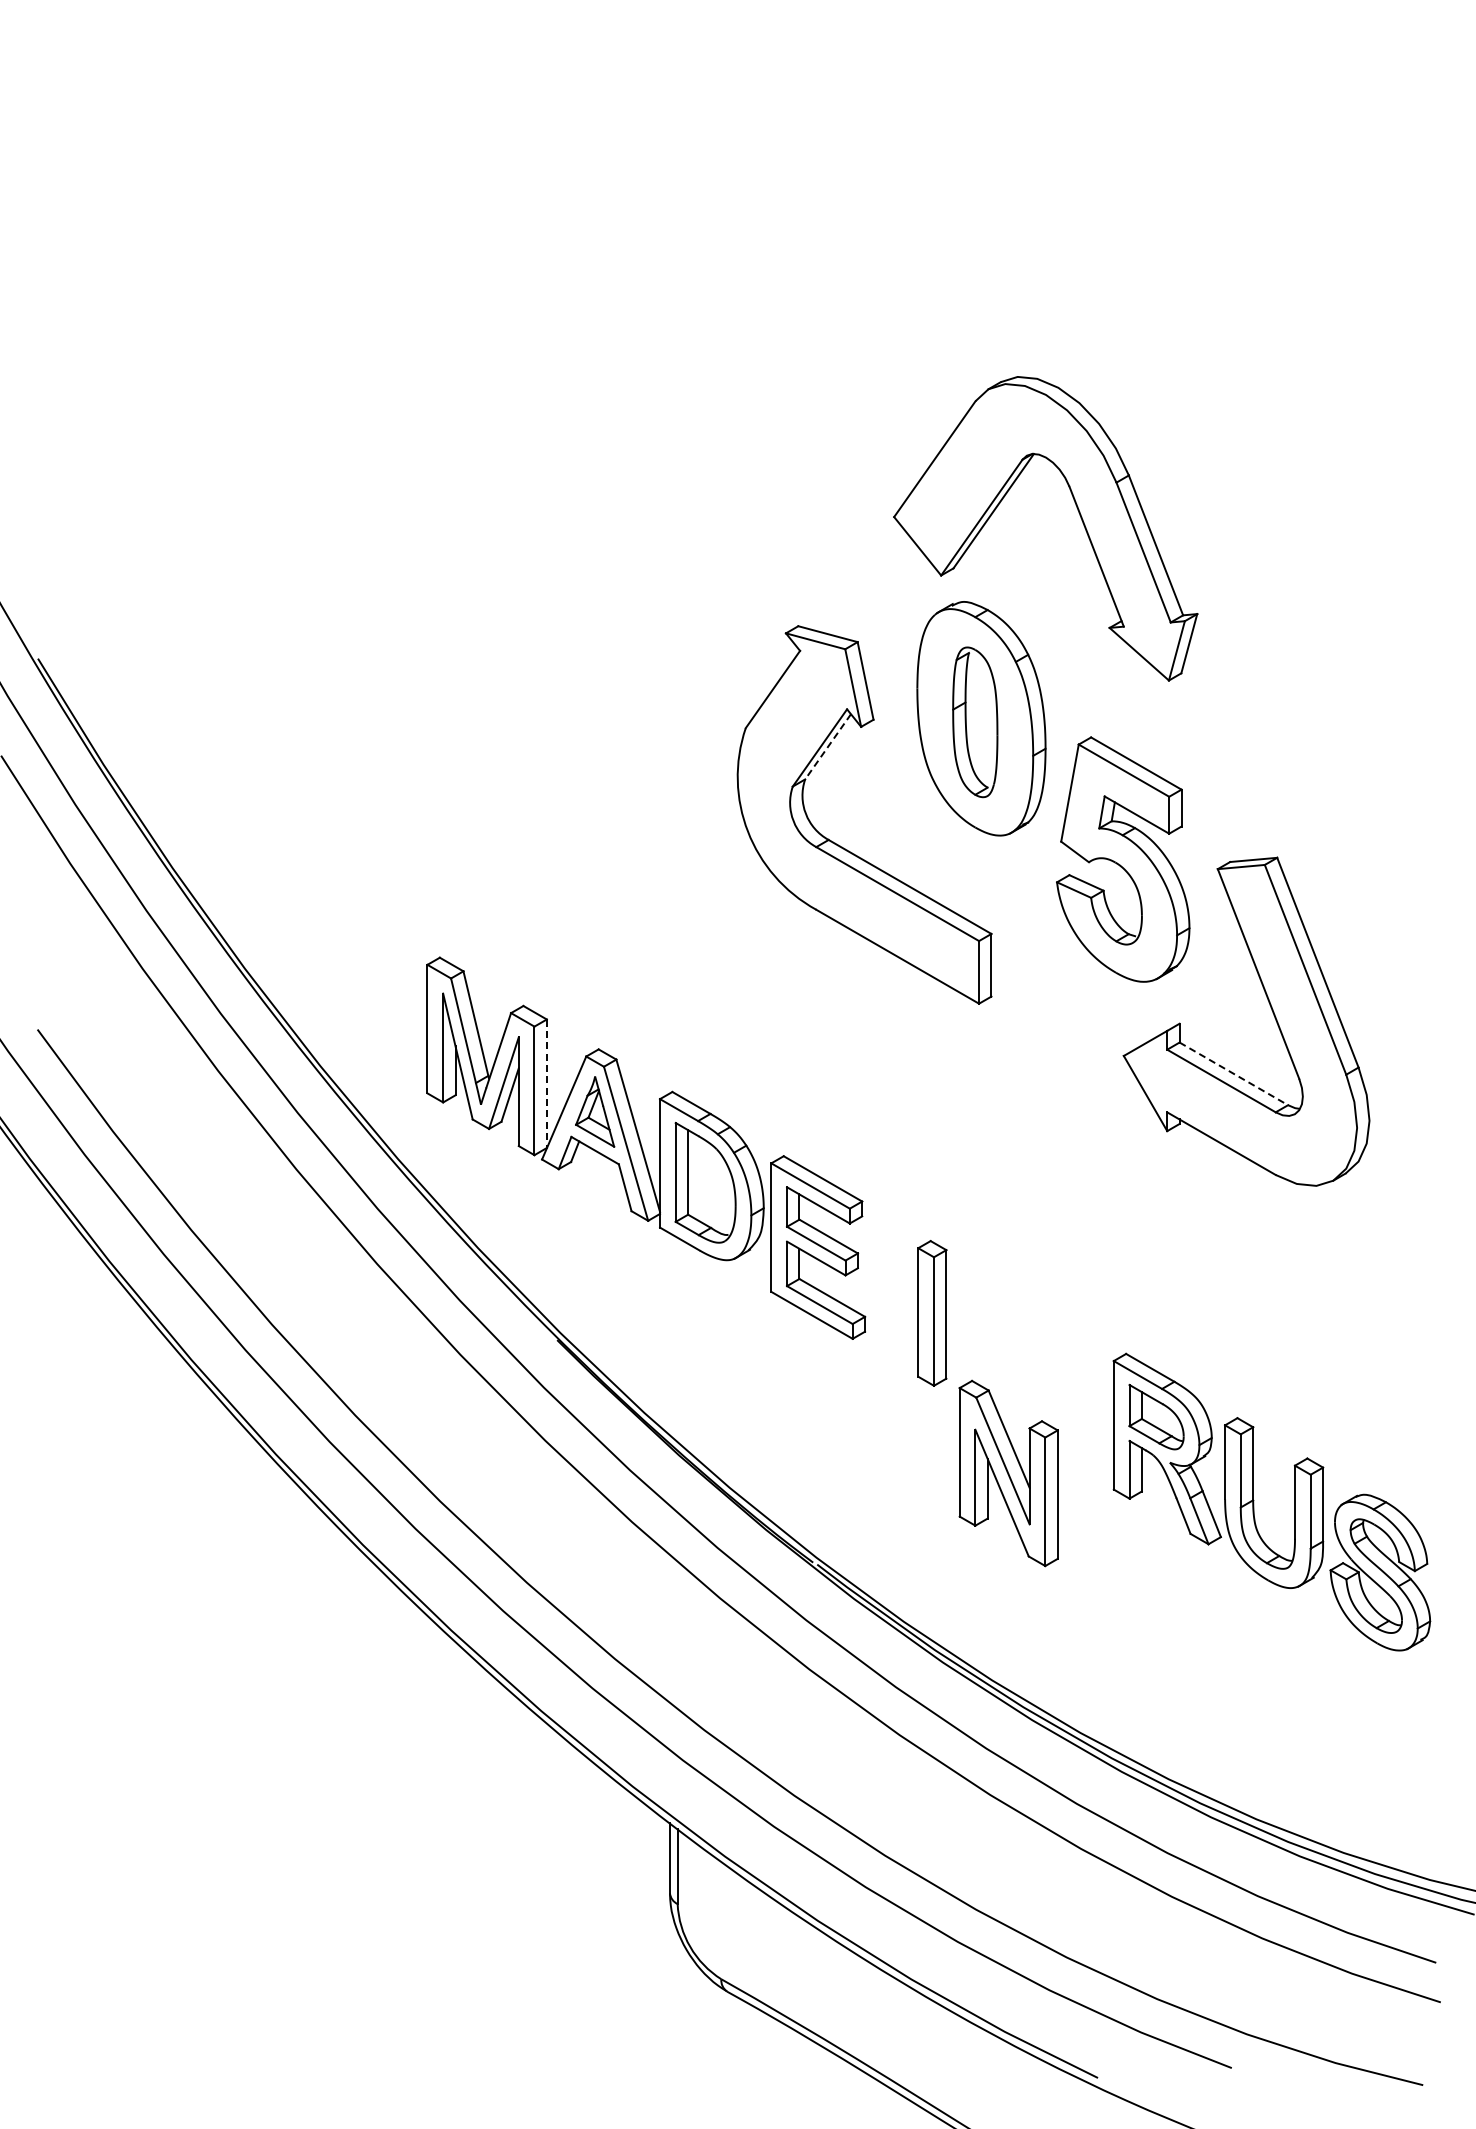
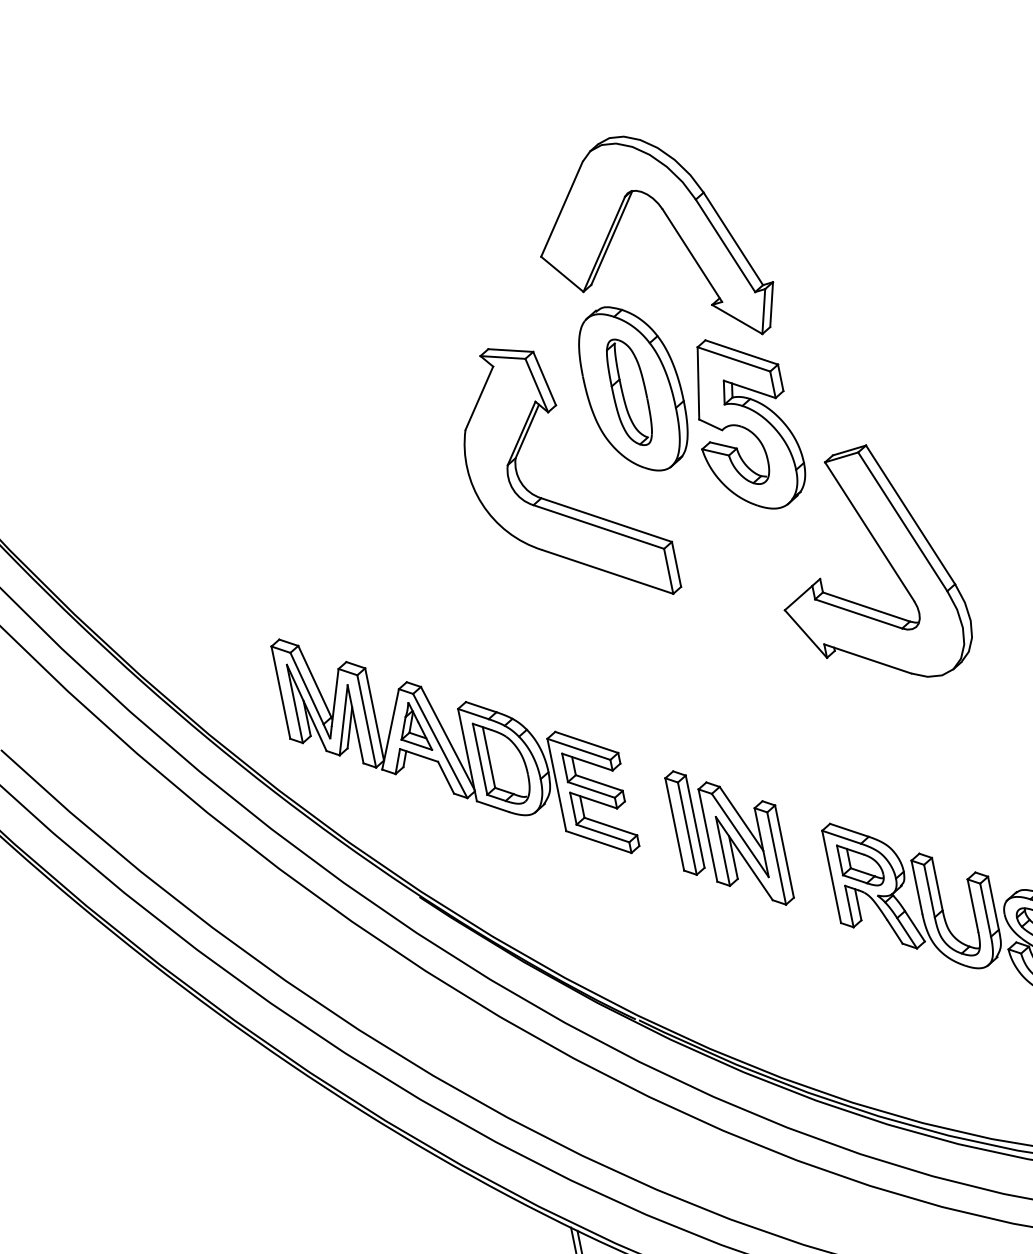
line: (828, 746) -> (527, 431), dashed -> solid
part: (1123, 859) -> (746, 423), moved
line: (1233, 1073) -> (866, 606), dashed -> solid
line: (546, 1084) -> (374, 715), dashed -> solid
part: (1008, 1473) -> (746, 843), moved

